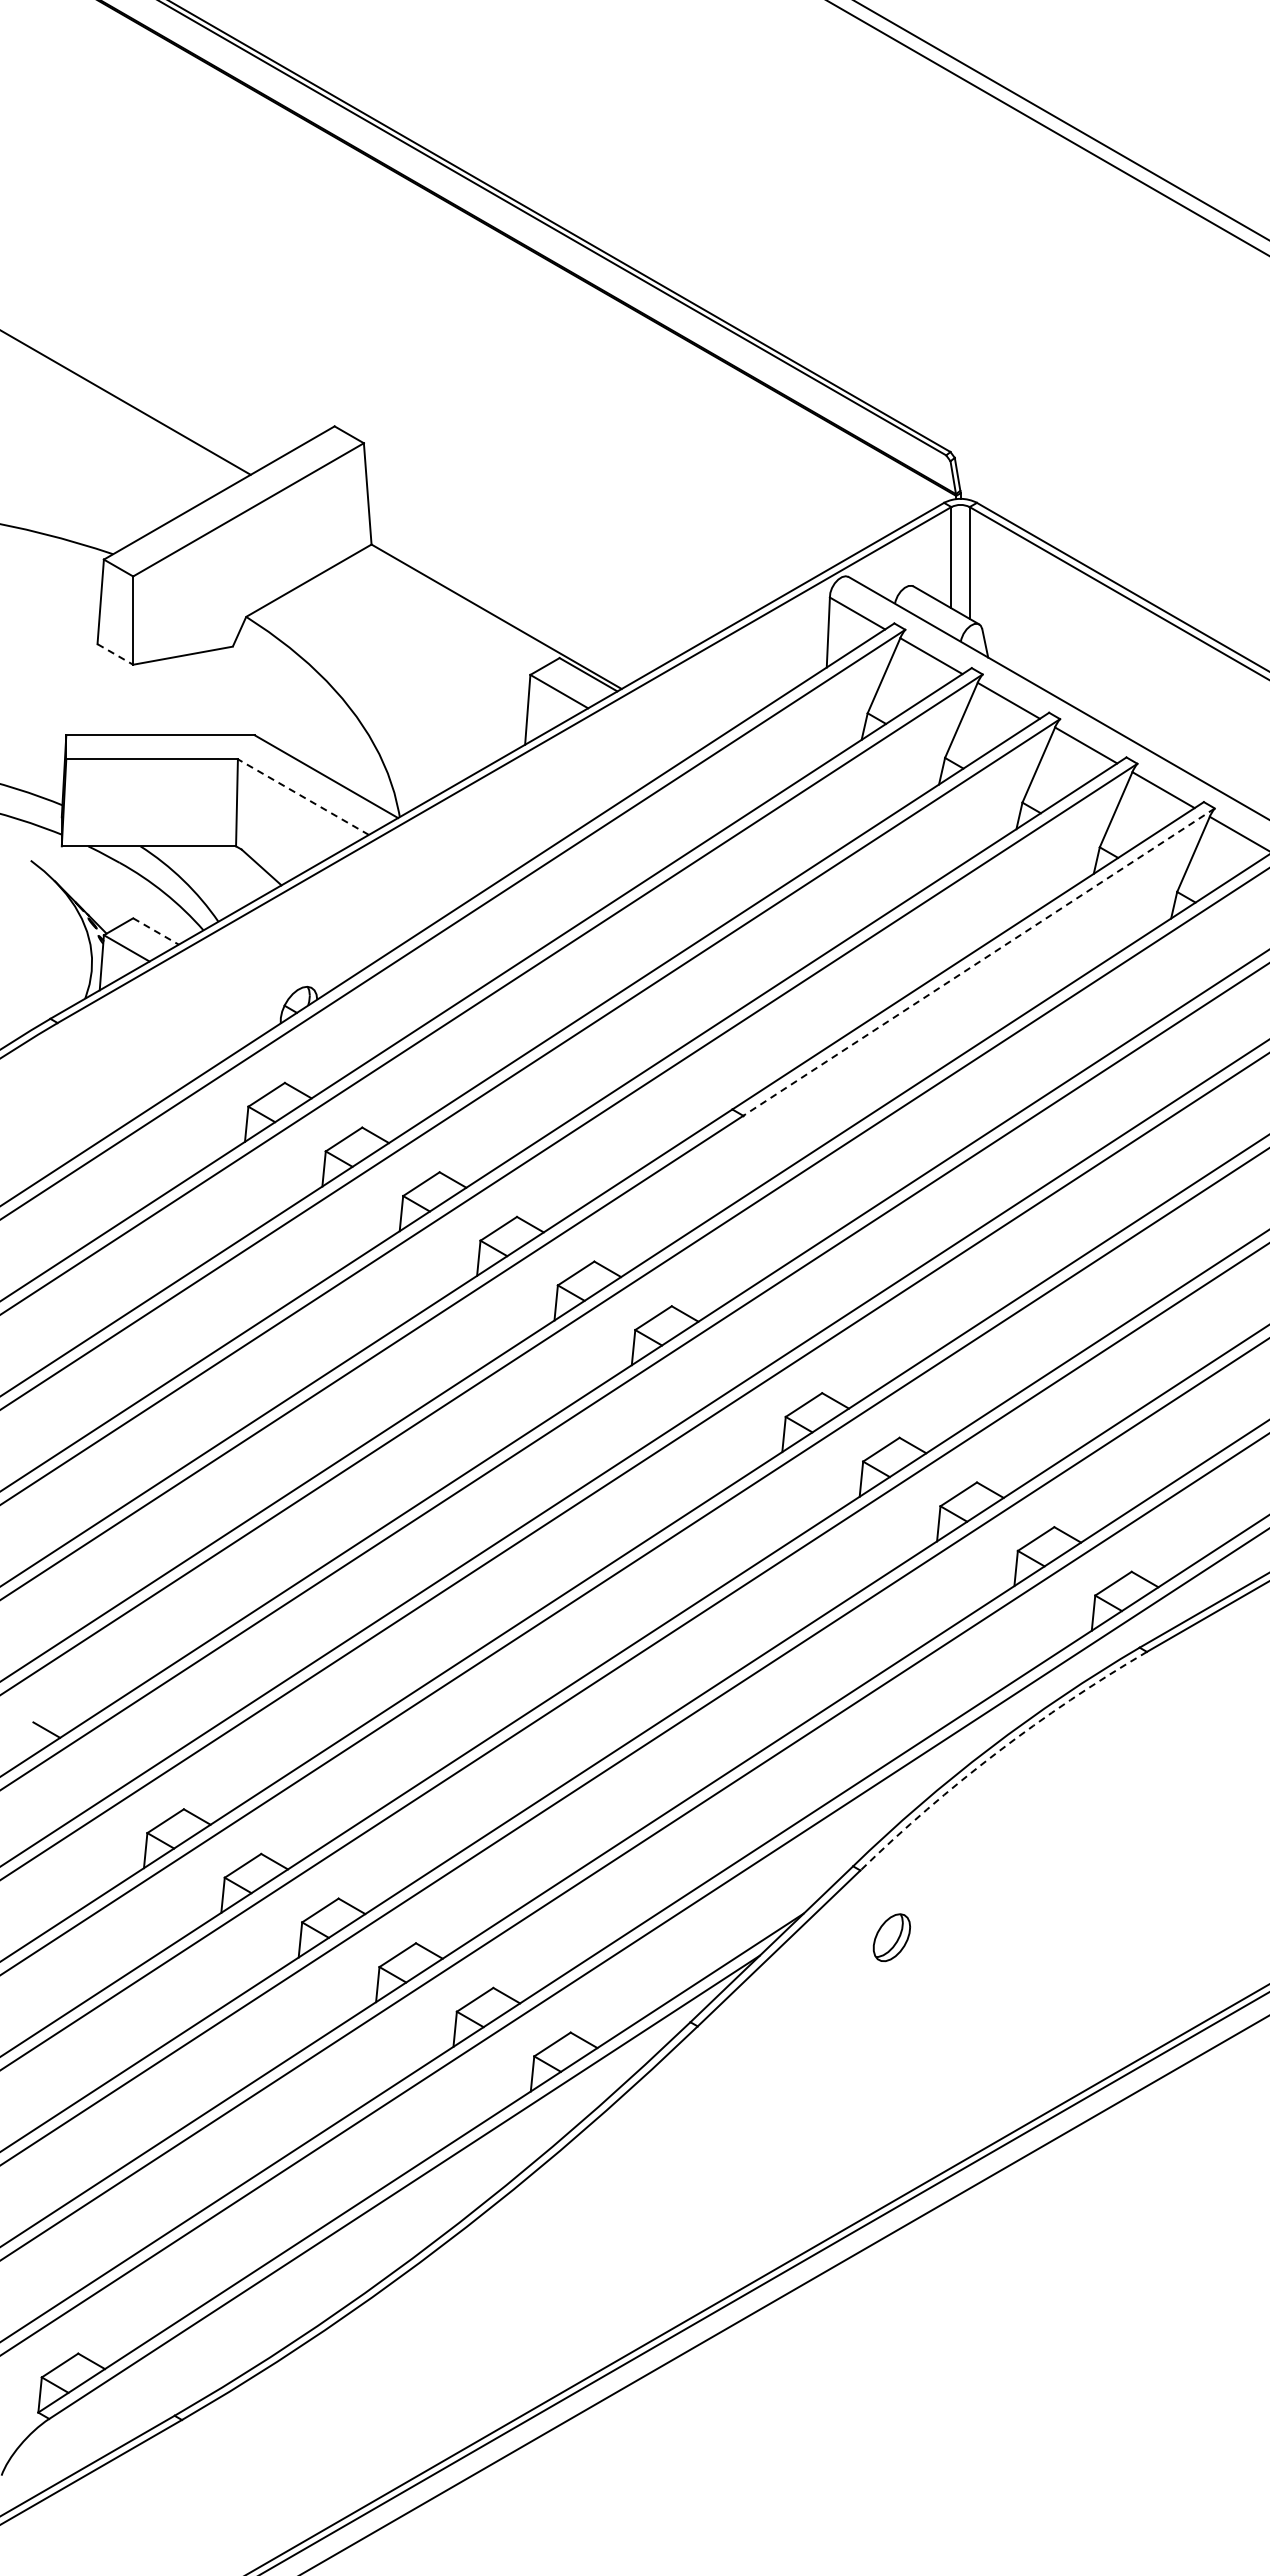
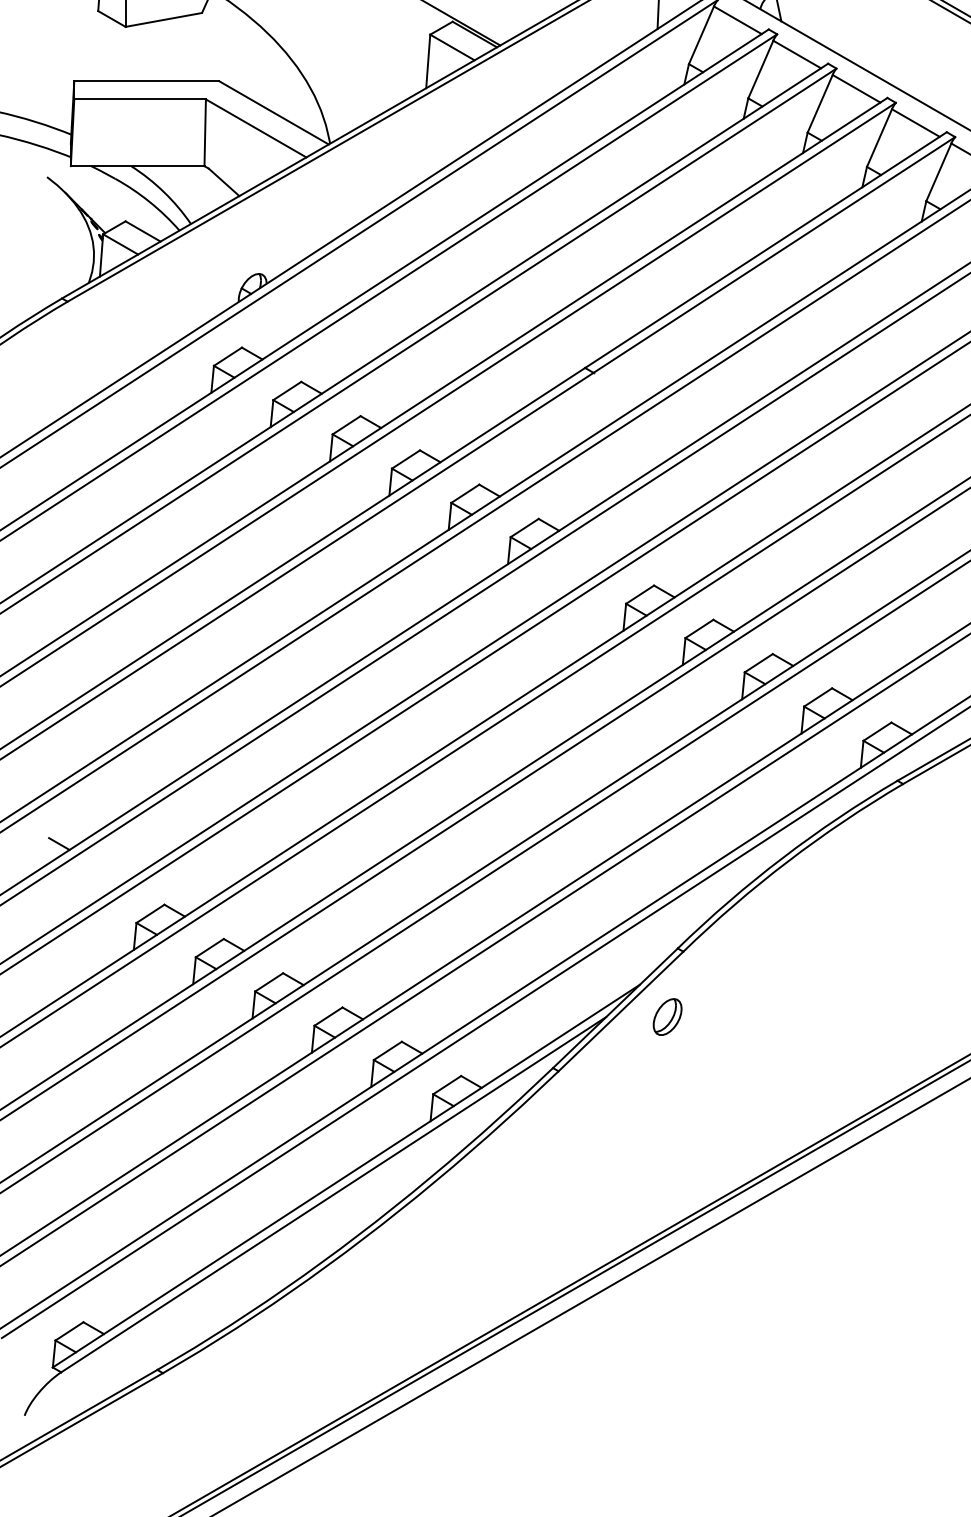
line: (115, 654) -> (112, 19), dashed -> solid
line: (303, 797) -> (256, 128), dashed -> solid
line: (156, 931) -> (143, 231), dashed -> solid
line: (978, 962) -> (773, 255), dashed -> solid
arc: (997, 1752) -> (788, 861), dashed -> solid
part: (891, 1937) -> (667, 1016), moved

